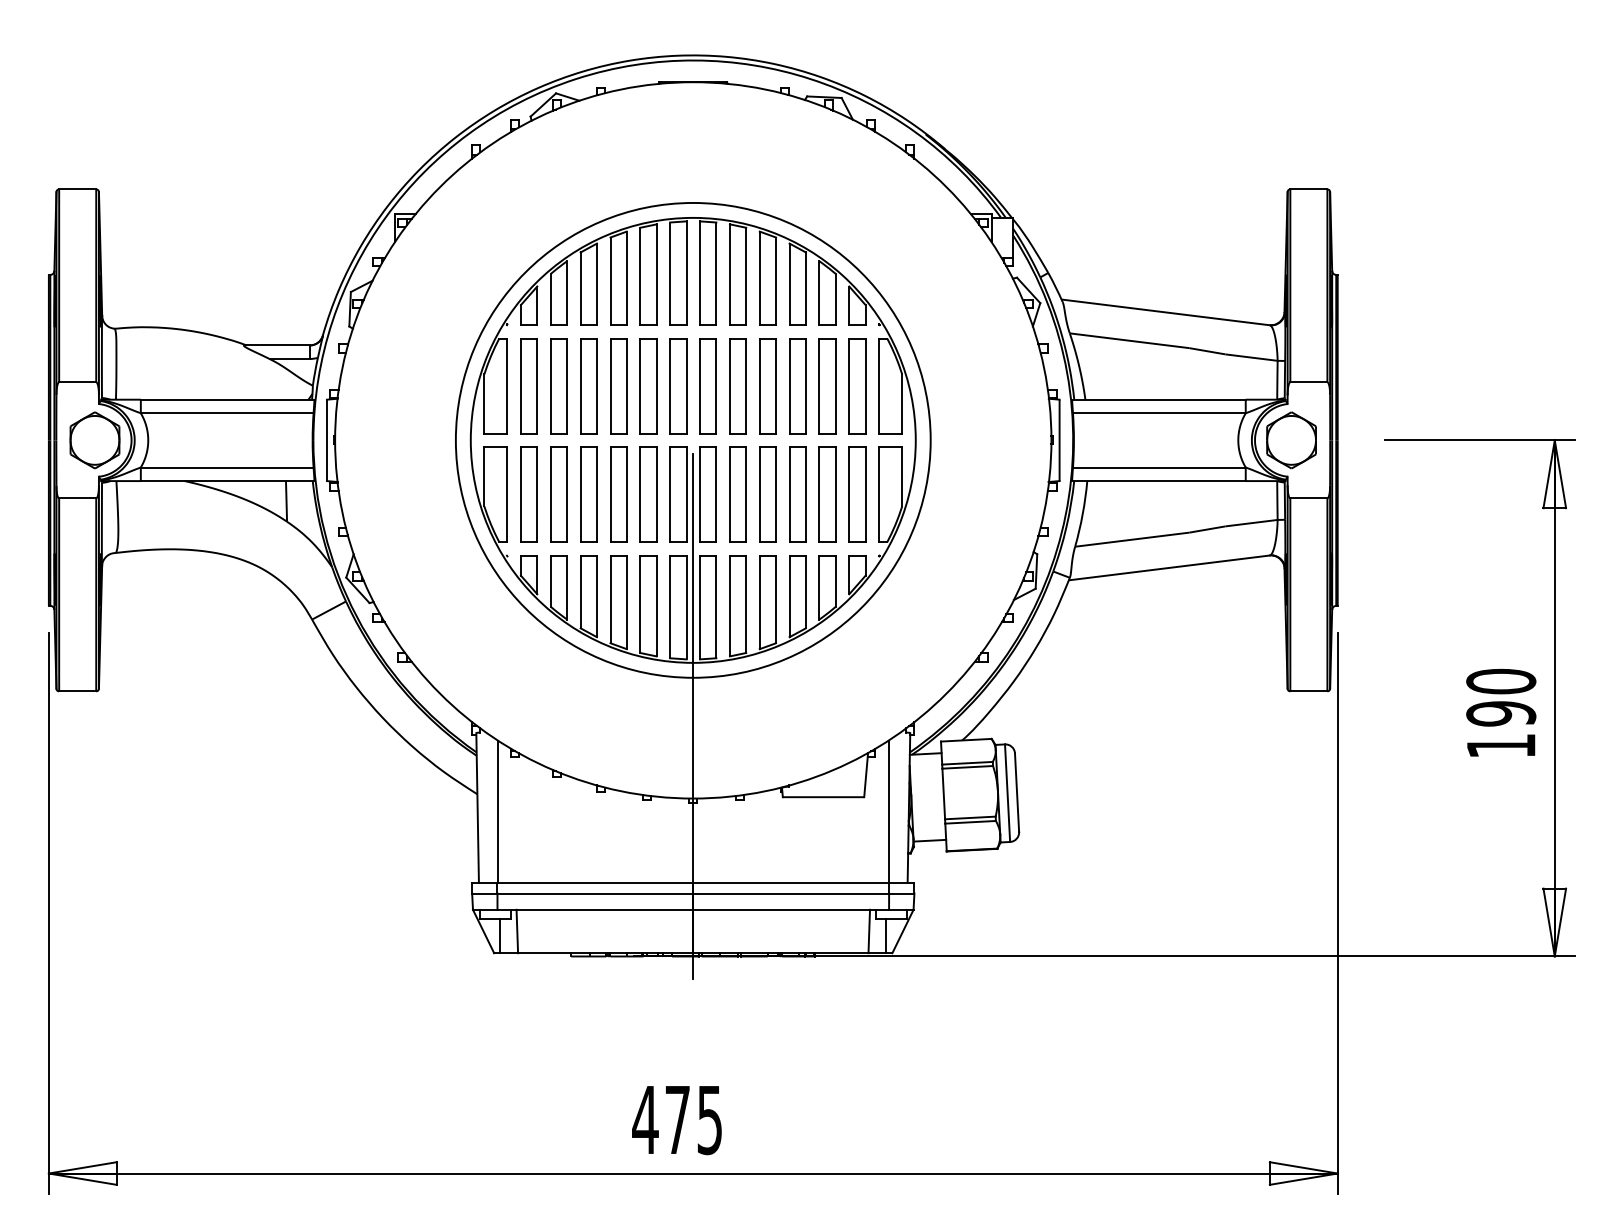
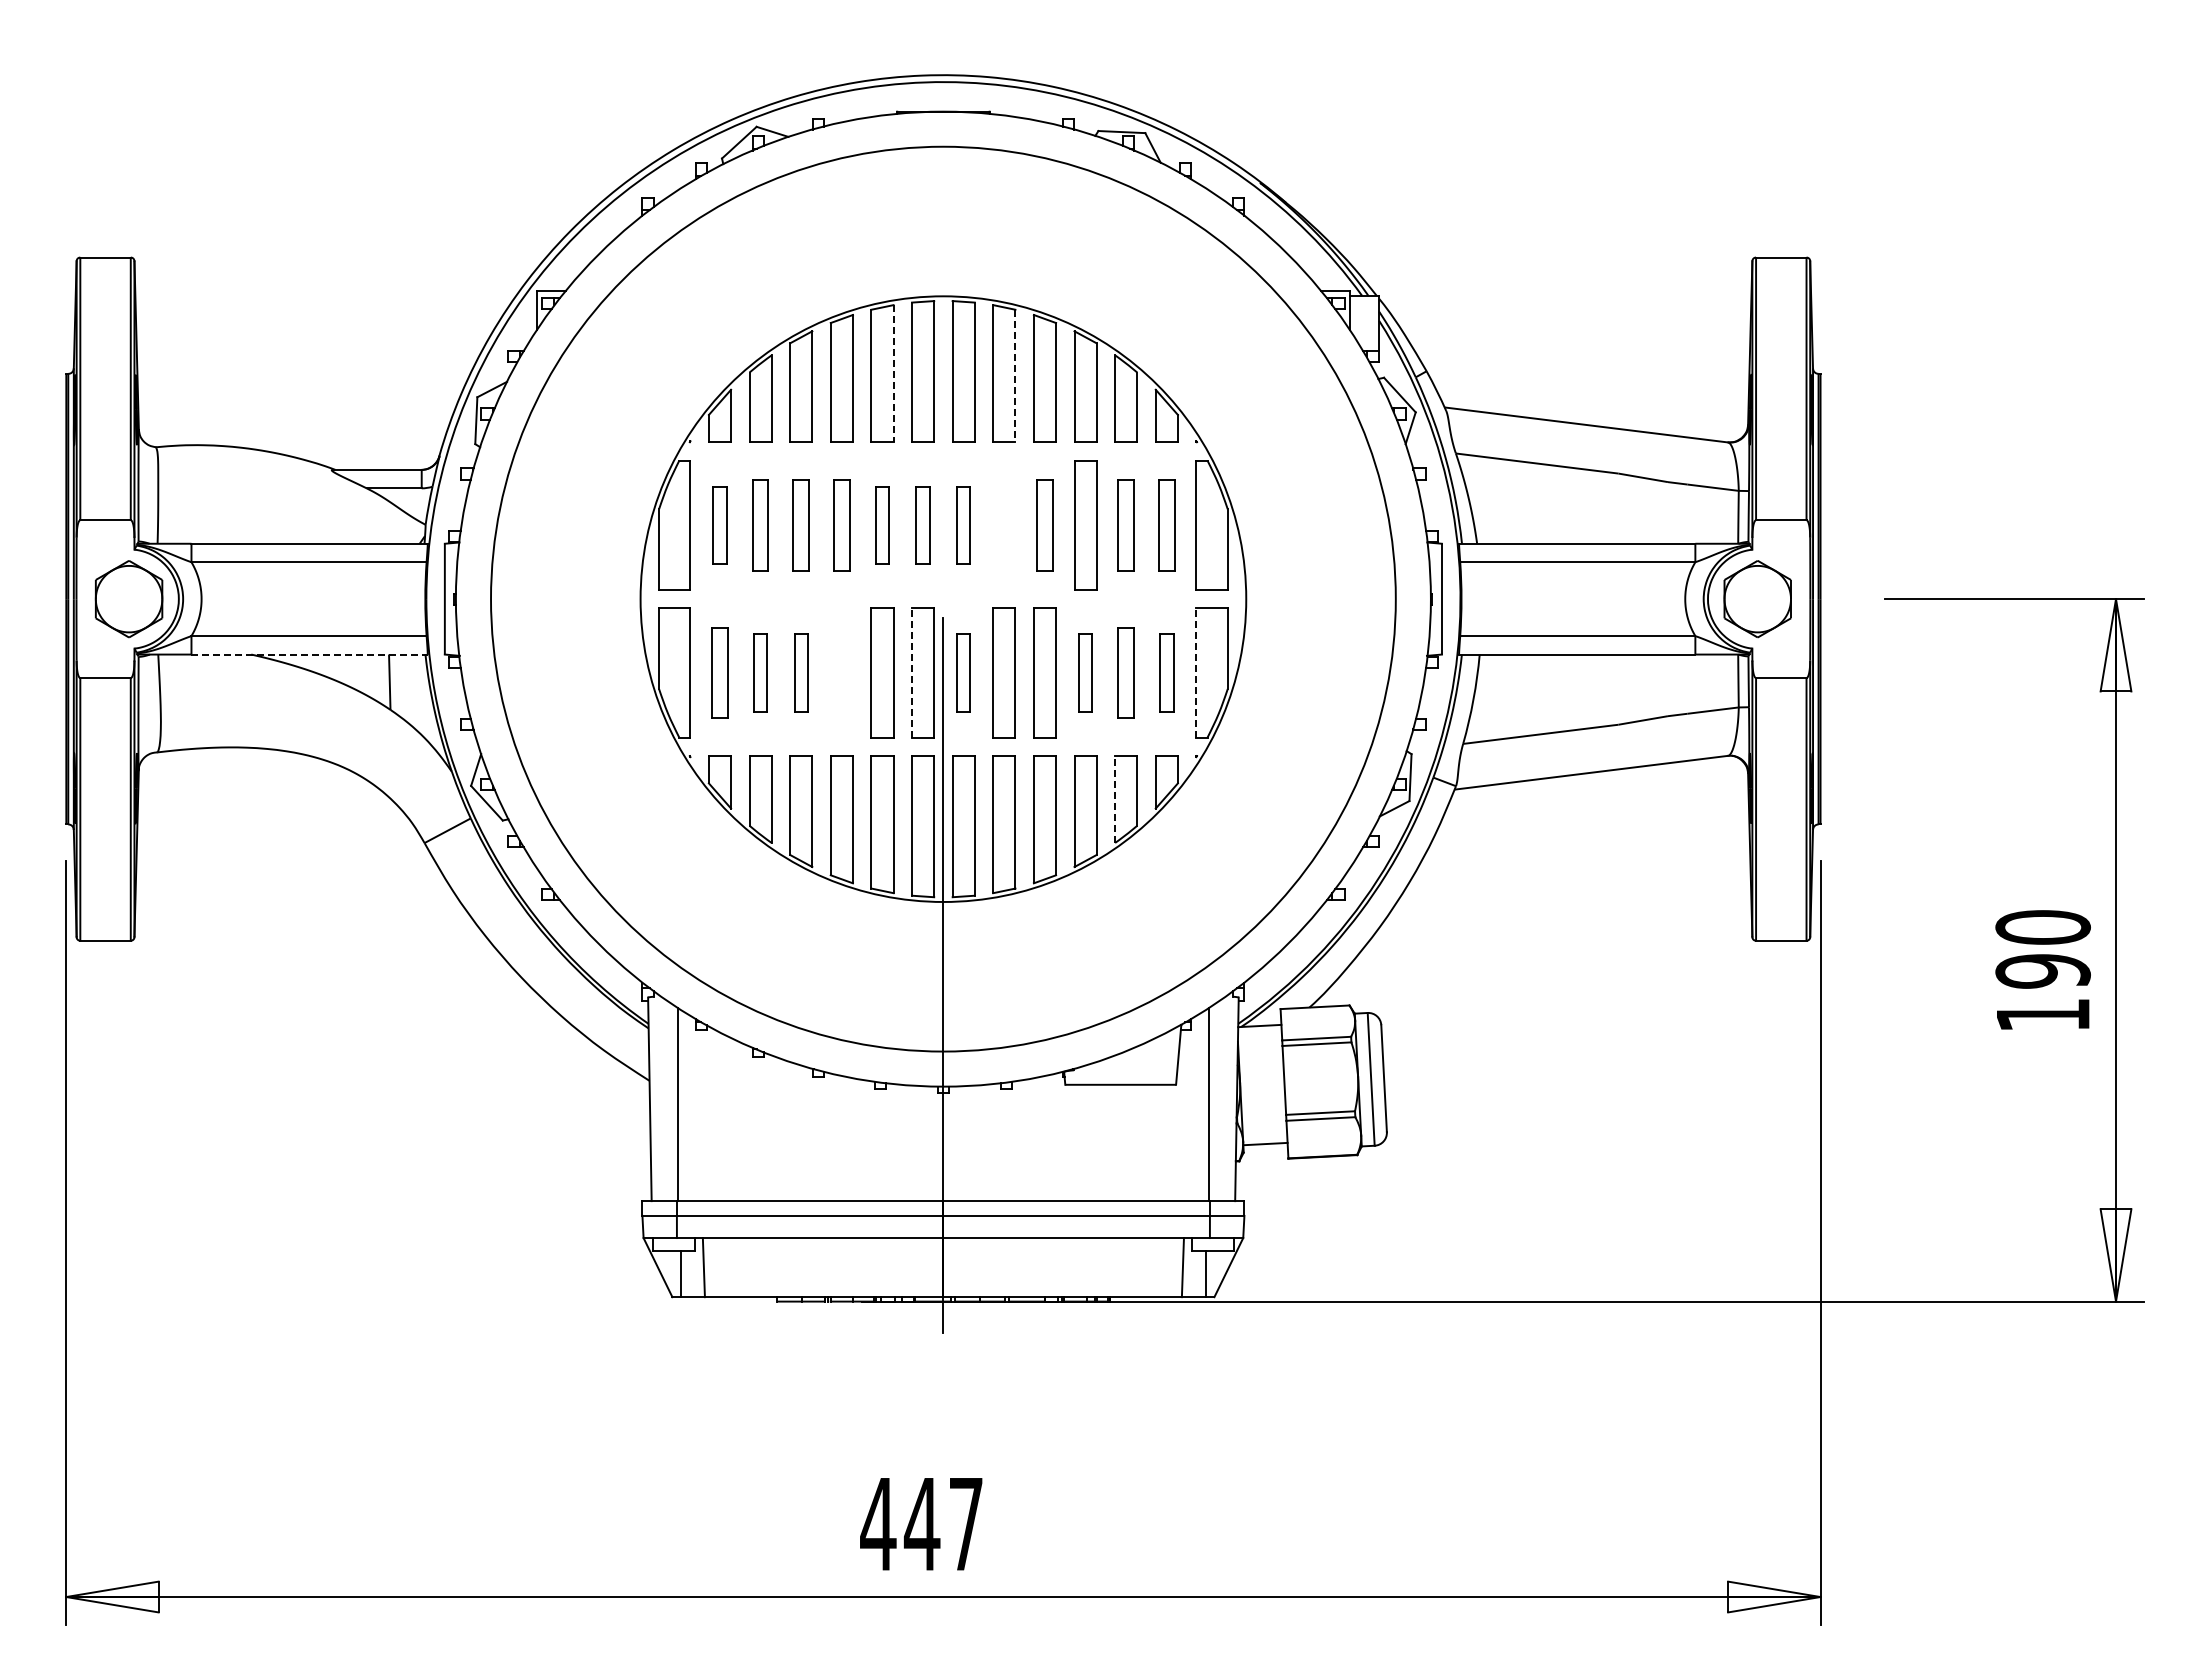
line: (656, 274) -> (893, 373), solid -> dashed
line: (746, 276) -> (1015, 376), solid -> dashed
part: (528, 386) -> (719, 525), size x0.6
part: (558, 386) -> (760, 525), size x0.7
part: (588, 386) -> (800, 525), size x0.7
part: (618, 386) -> (841, 525), size x0.7
part: (648, 386) -> (882, 525), size x0.6
part: (677, 386) -> (922, 525), size x0.6
part: (708, 386) -> (963, 525), size x0.6
part: (737, 386) -> (1003, 525), removed
part: (767, 386) -> (1044, 525), size x0.7
part: (827, 386) -> (1125, 525), size x0.7
part: (857, 386) -> (1166, 525), size x0.7
circle: (693, 440) -> (943, 599), size x1.4
line: (228, 481) -> (310, 654), solid -> dashed
part: (528, 494) -> (719, 672), size x0.7
part: (558, 494) -> (760, 672), size x0.6
part: (588, 494) -> (800, 672), size x0.6
part: (618, 494) -> (841, 672), removed
part: (708, 494) -> (963, 672), size x0.6
part: (797, 494) -> (1085, 672), size x0.6
part: (827, 494) -> (1125, 672), size x0.7
part: (857, 494) -> (1166, 672), size x0.6
line: (670, 495) -> (912, 673), solid -> dashed
line: (879, 495) -> (1196, 673), solid -> dashed
line: (819, 587) -> (1115, 799), solid -> dashed
text: (692, 1120) -> (942, 1525), 475 -> 447

